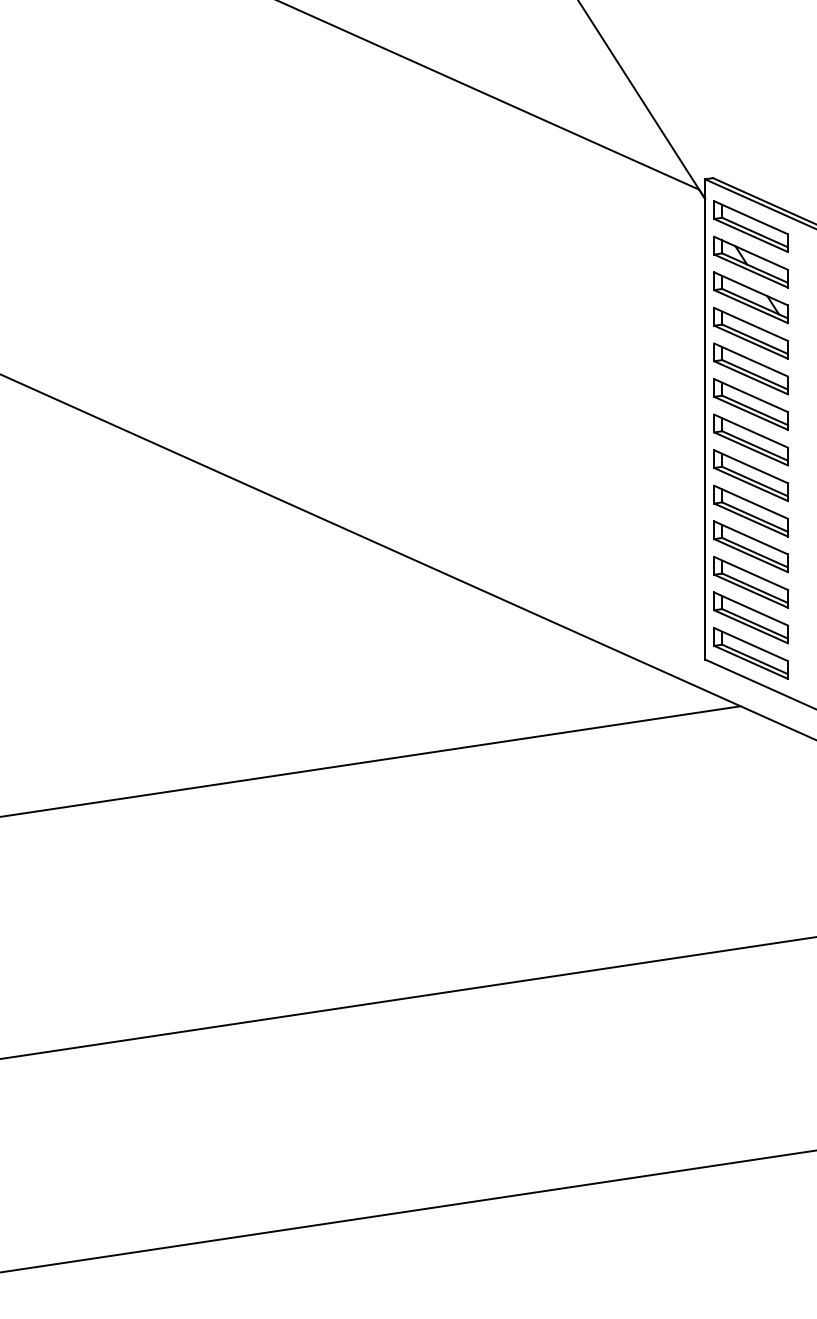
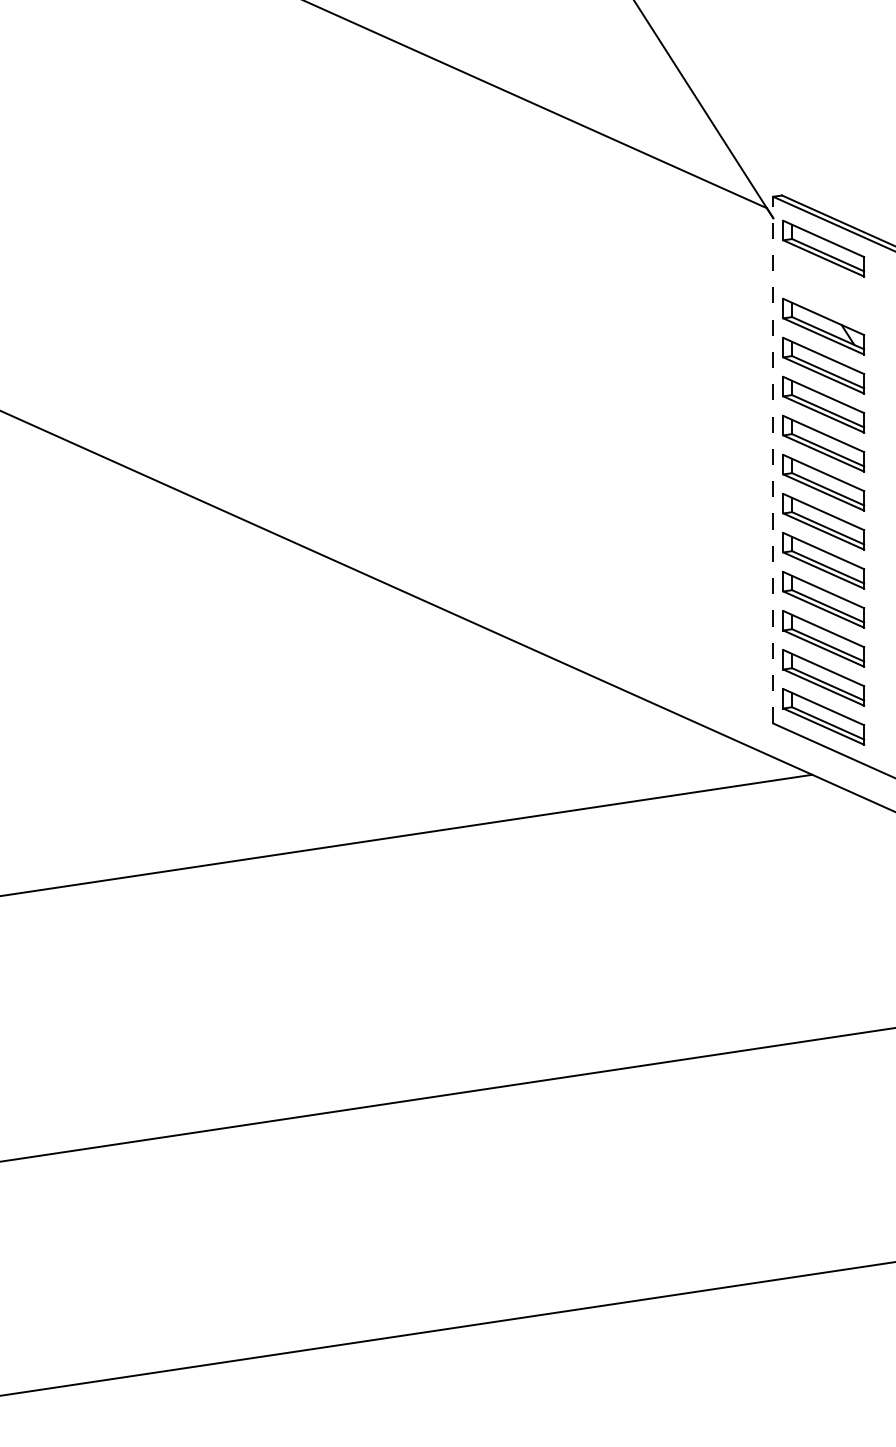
part: (750, 261) -> (823, 287), removed
line: (705, 418) -> (773, 459), solid -> dashed

